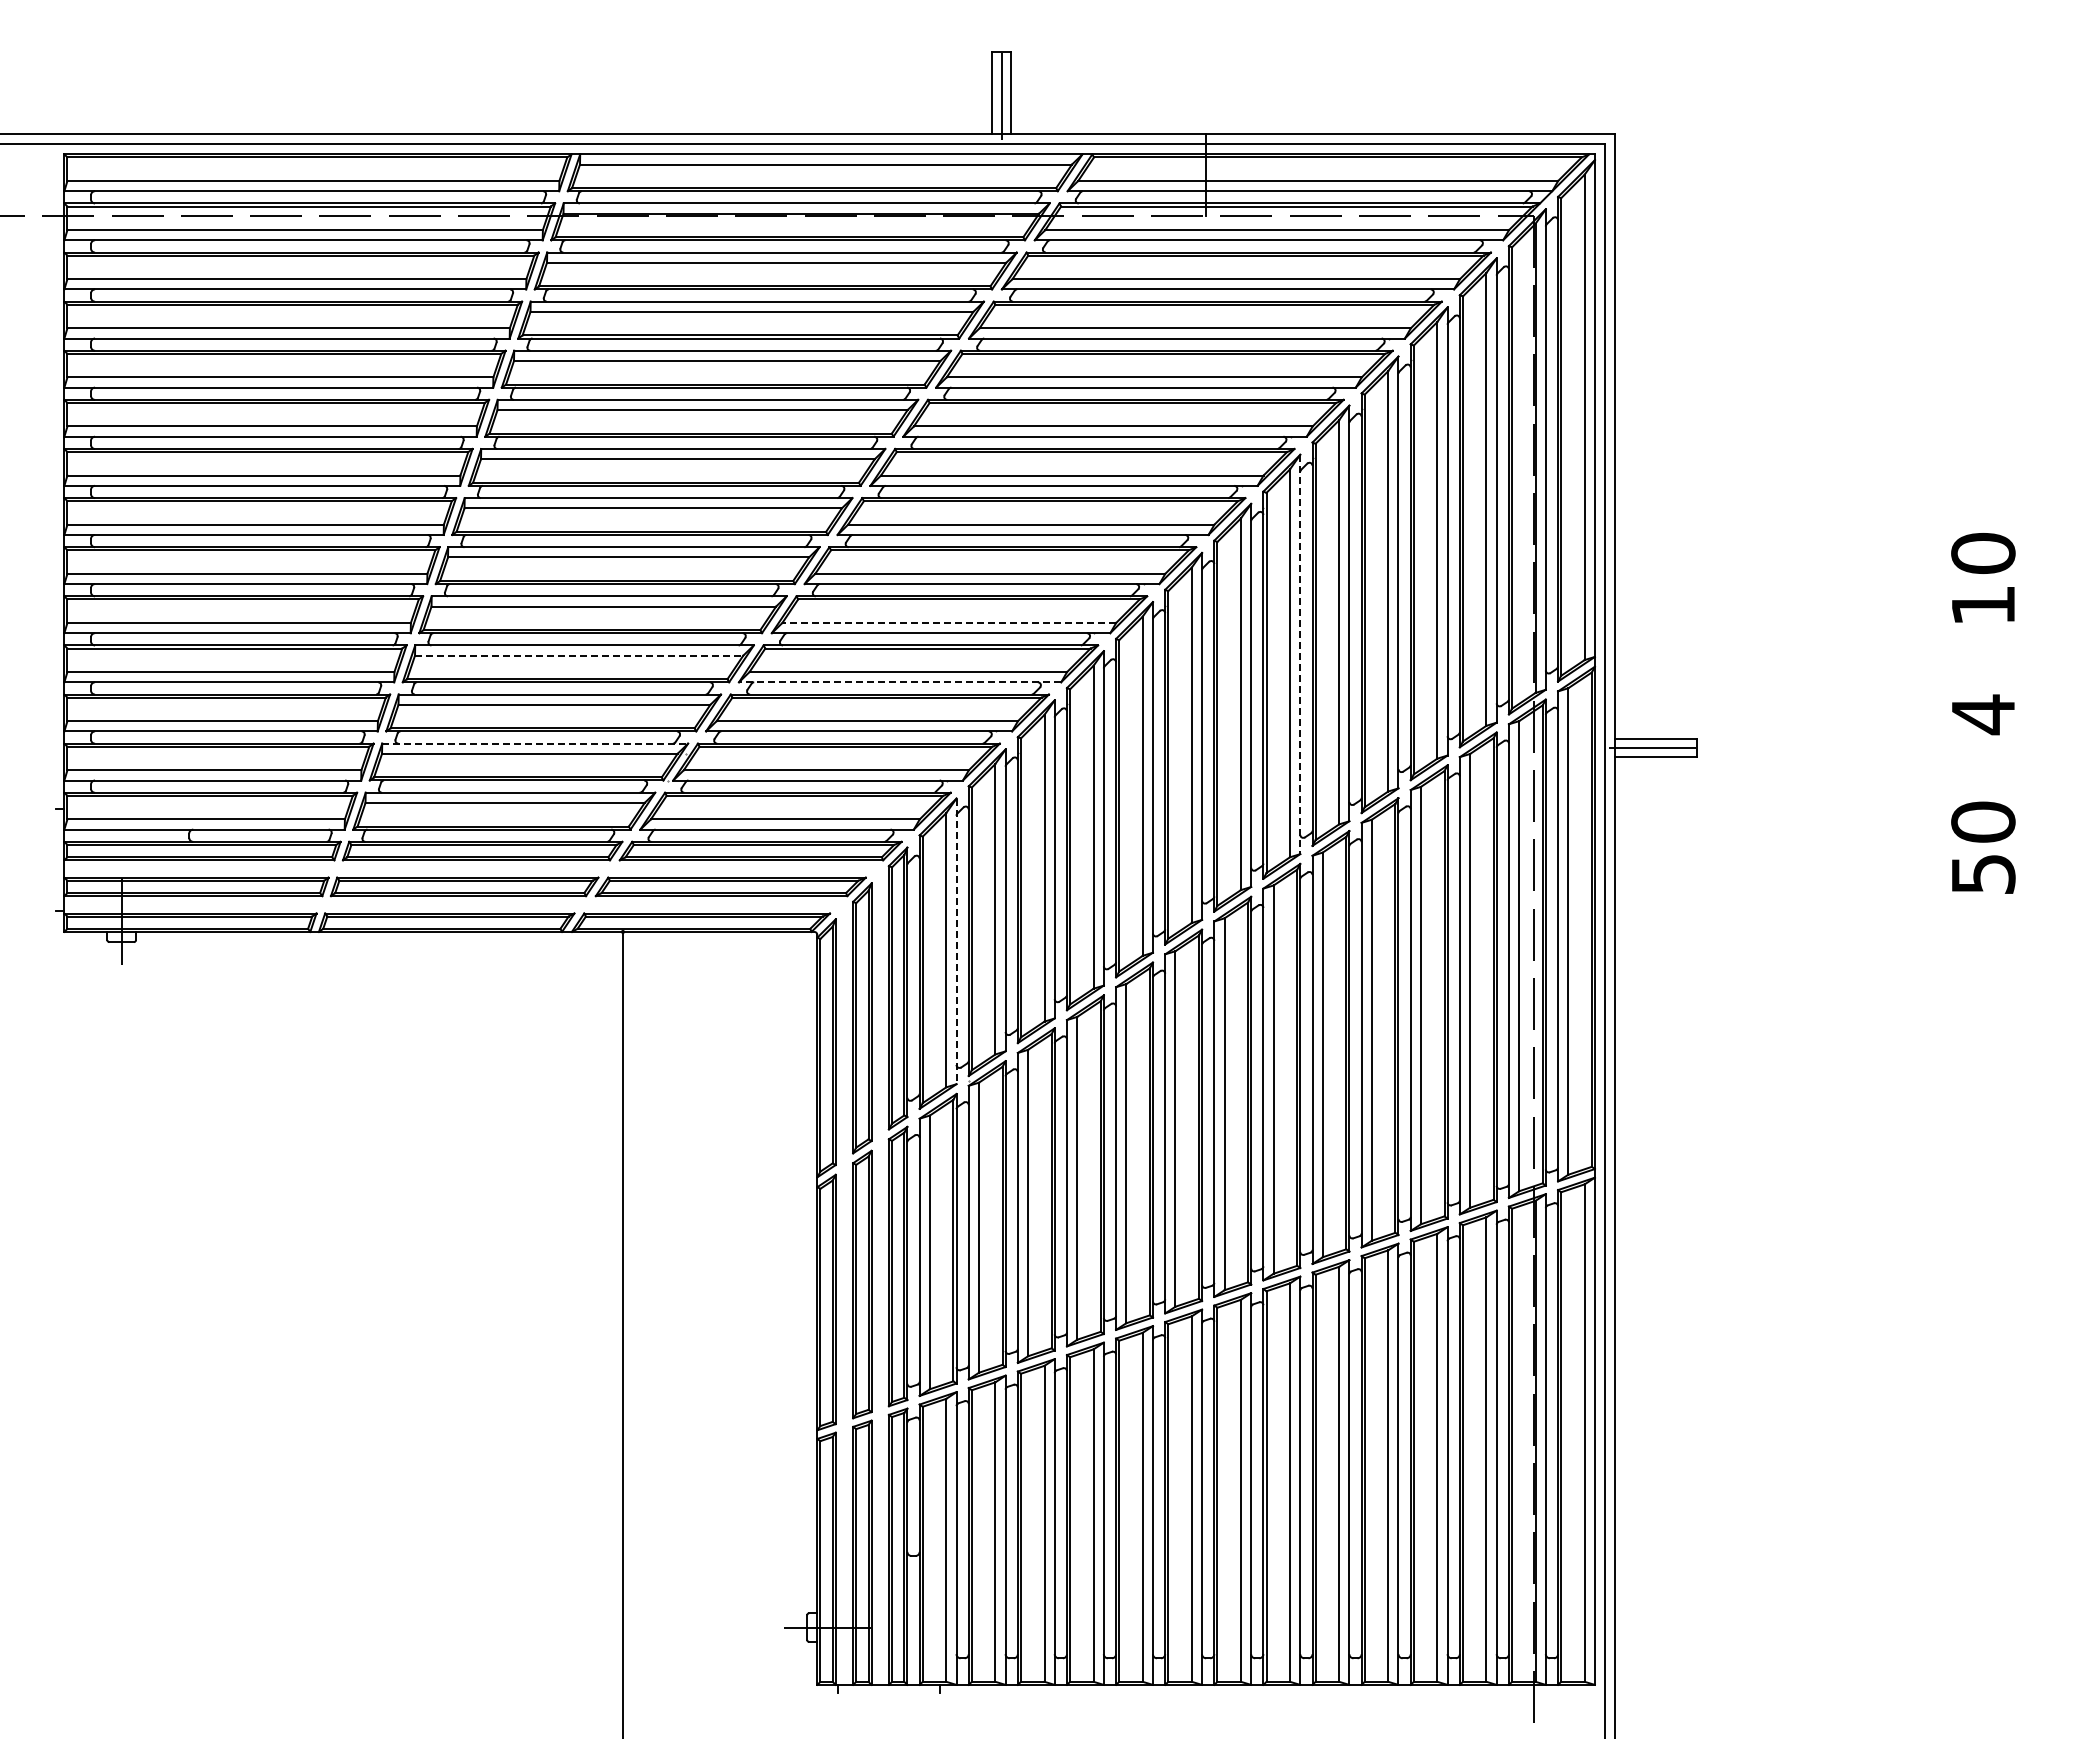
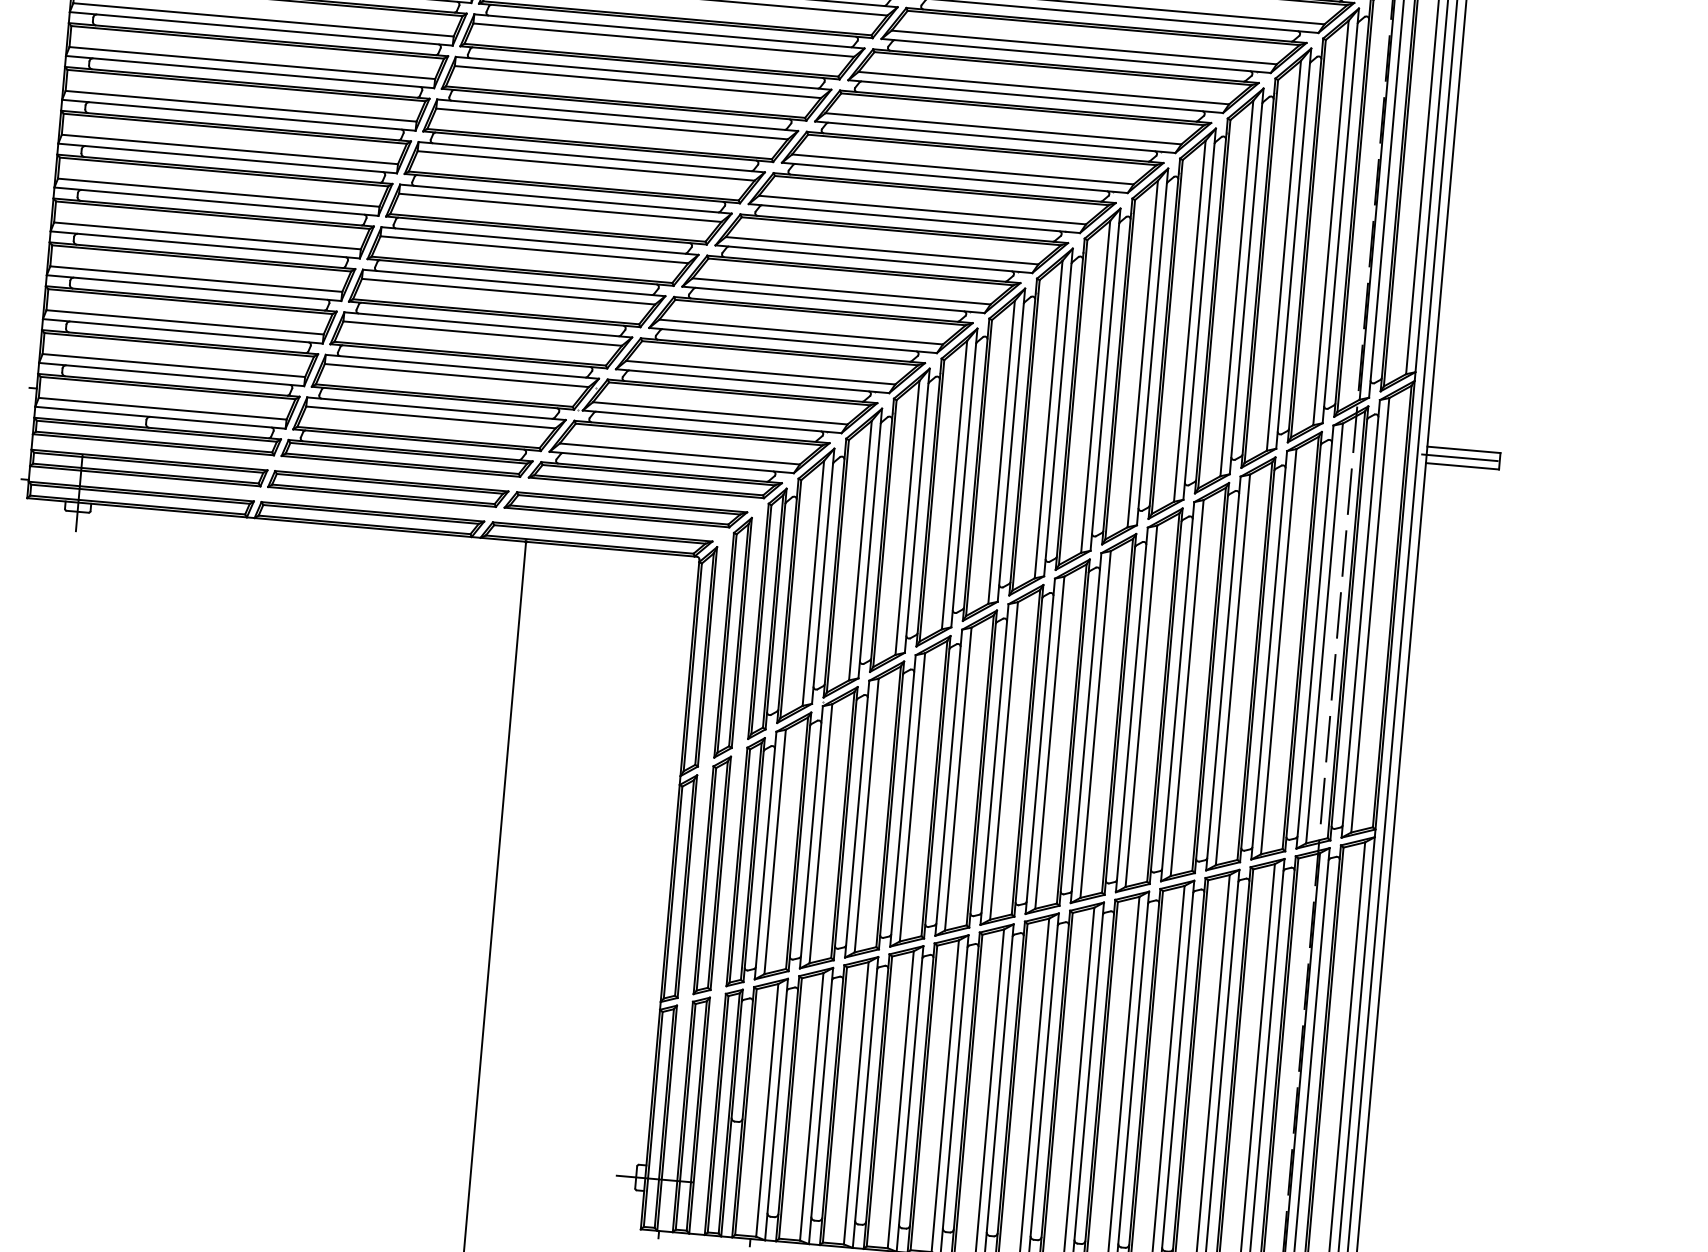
line: (949, 622) -> (841, 291), dashed -> solid
line: (1300, 654) -> (1152, 347), dashed -> solid
line: (579, 655) -> (508, 291), dashed -> solid
line: (899, 682) -> (792, 340), dashed -> solid
line: (535, 743) -> (462, 366), dashed -> solid
line: (956, 941) -> (823, 576), dashed -> solid

